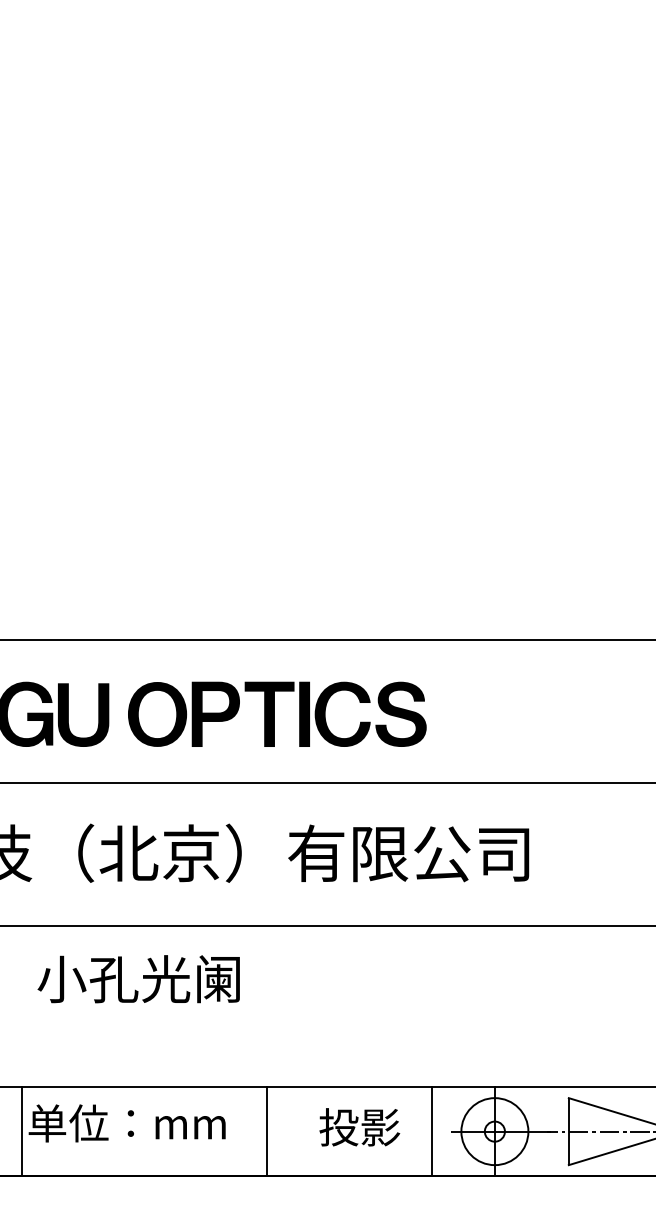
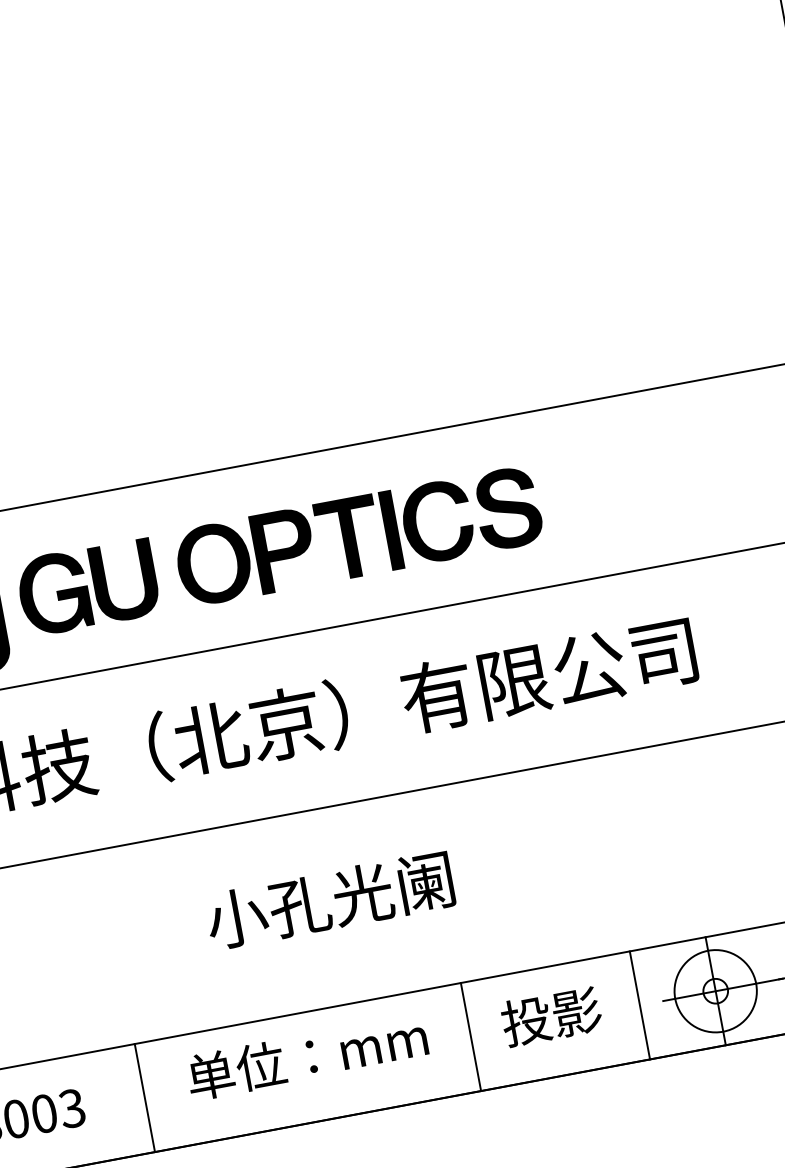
text: (138, 979) -> (329, 900), moved
text: (126, 1123) -> (306, 1057), moved
line: (267, 1131) -> (471, 1036), moved

